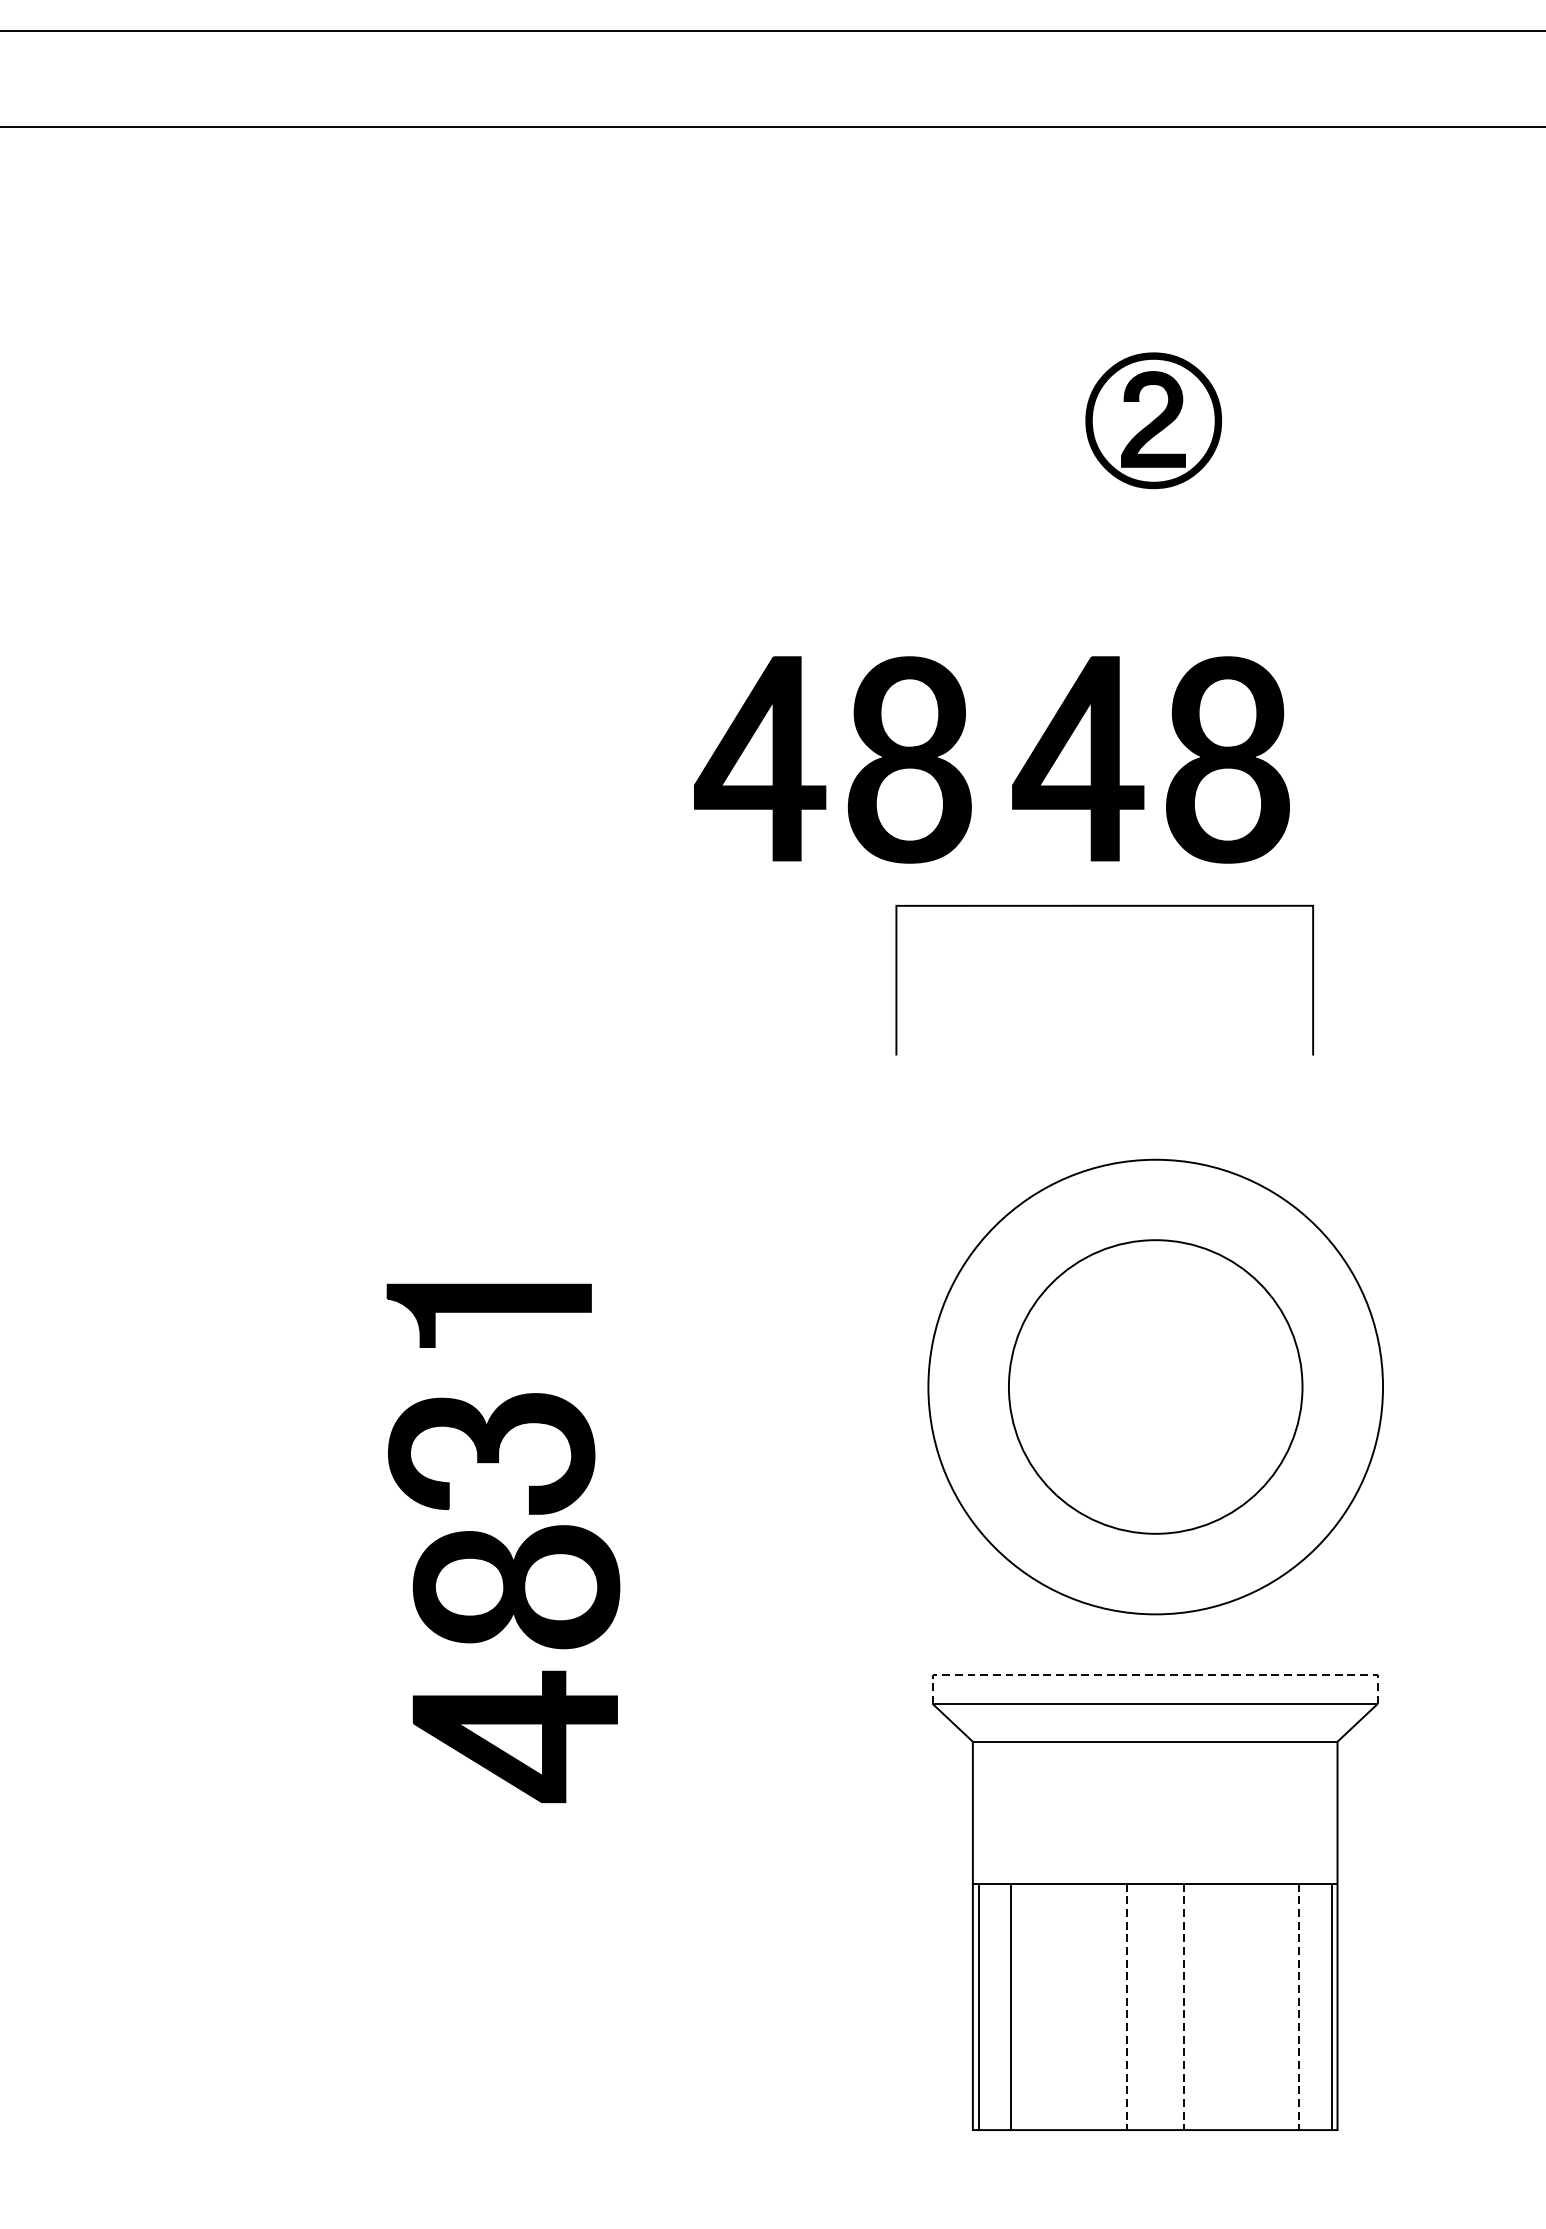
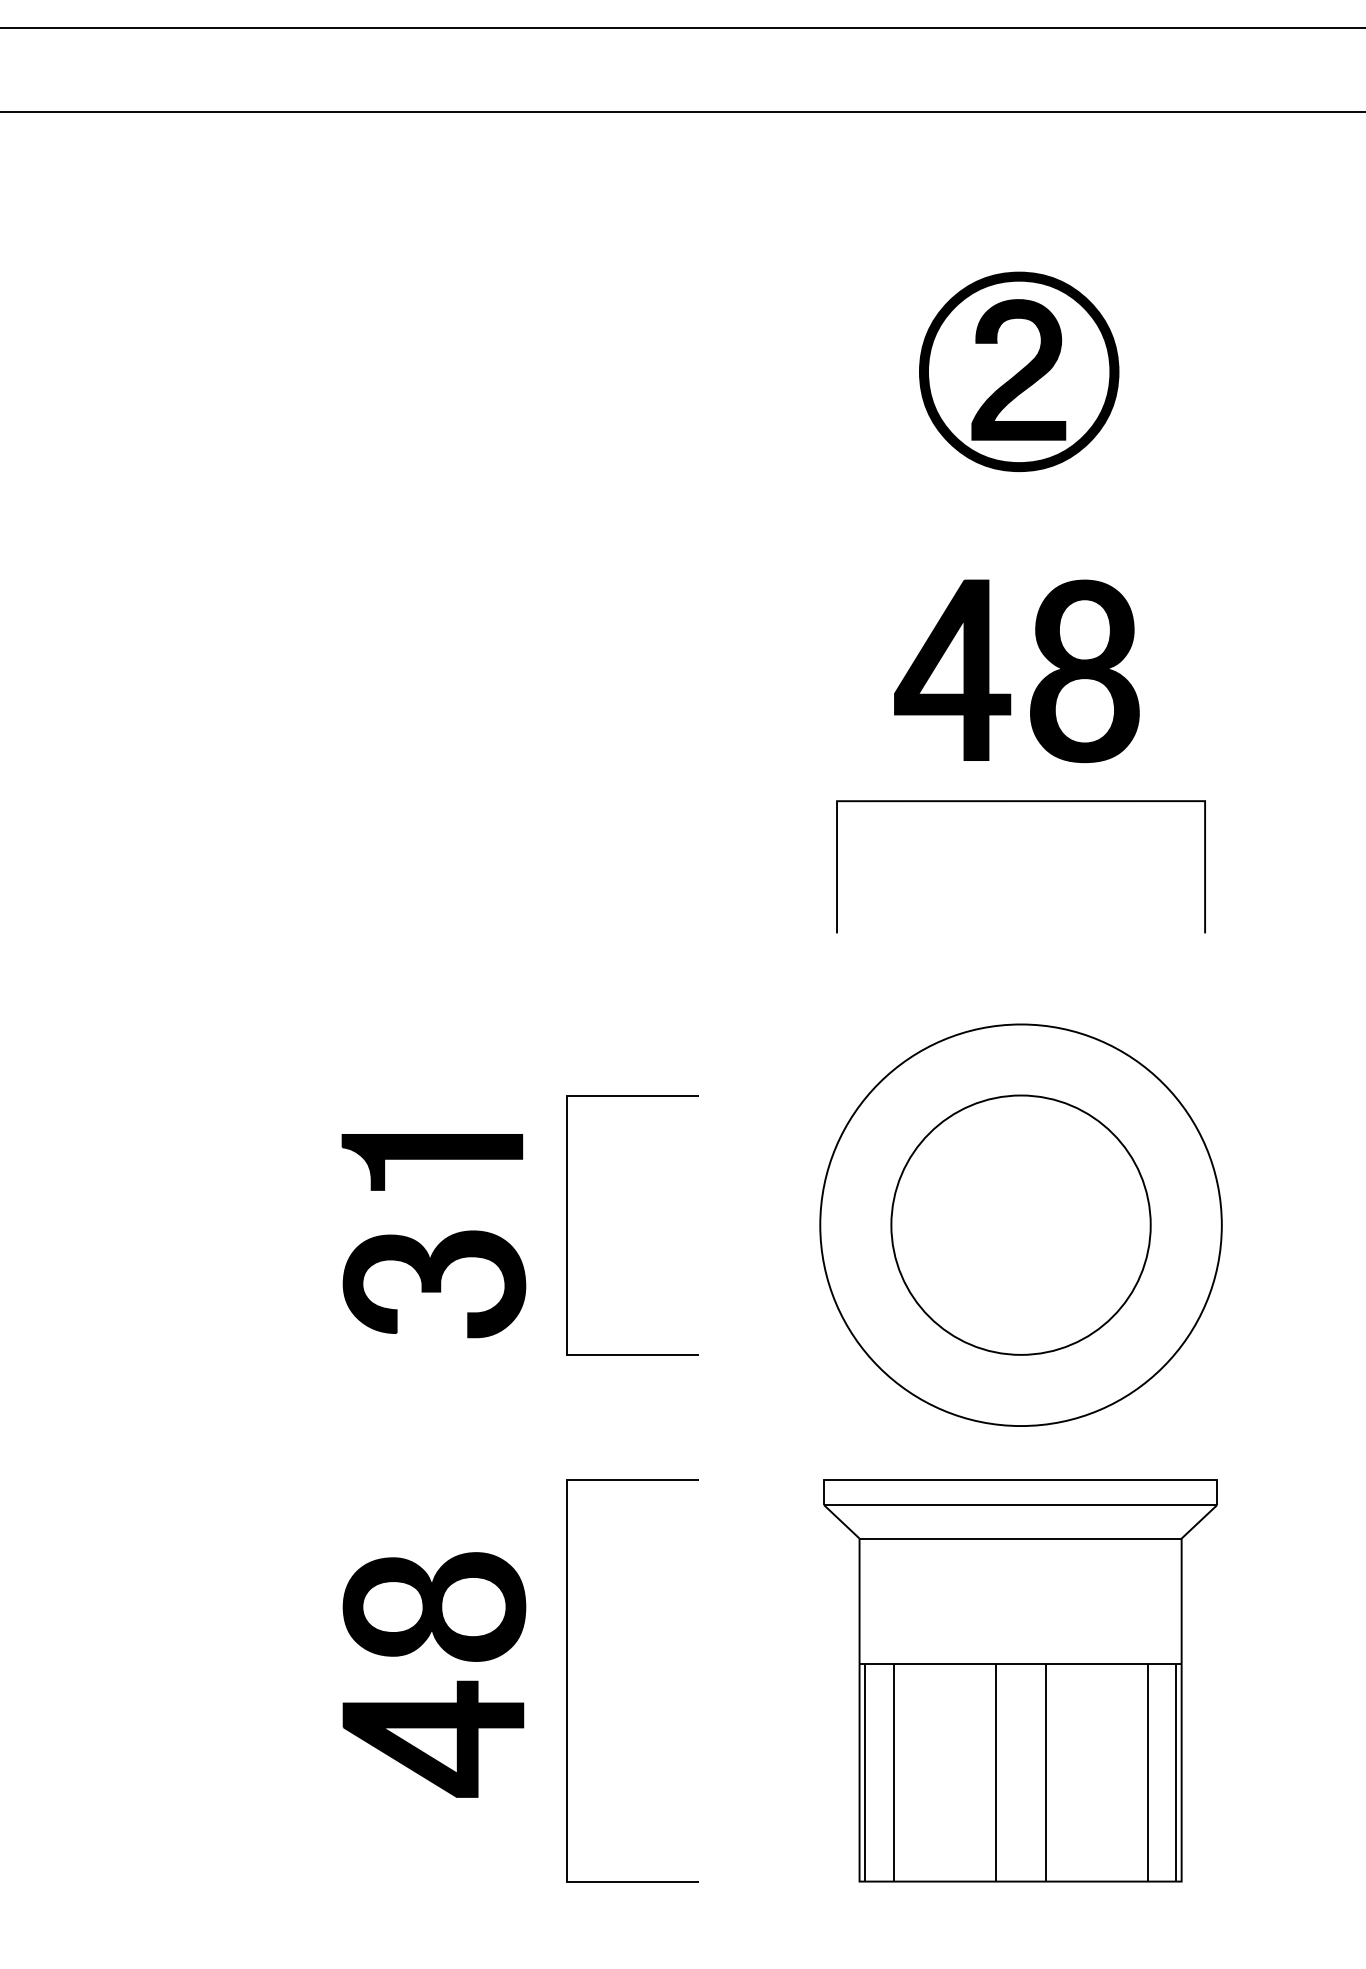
part: (1153, 420) -> (1019, 371), size x1.67
part: (825, 785) -> (729, 693), removed
line: (1104, 907) -> (1020, 802), moved
line: (642, 1387) -> (567, 1225), added
part: (541, 1671) -> (456, 1681), moved
line: (1155, 1676) -> (1020, 1480), dashed -> solid
line: (642, 1902) -> (567, 1680), added
line: (1126, 2006) -> (995, 1772), dashed -> solid
line: (1183, 2006) -> (1045, 1772), dashed -> solid
line: (1298, 2006) -> (1147, 1772), dashed -> solid

